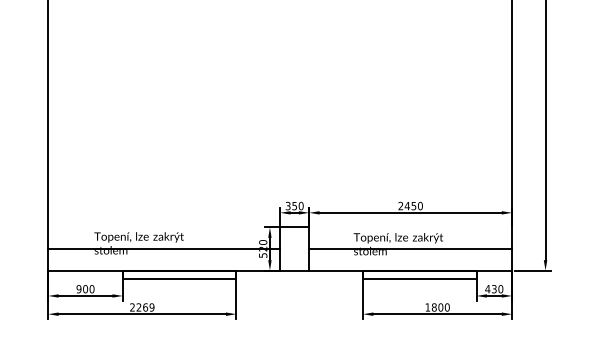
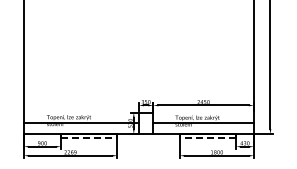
line: (180, 279) -> (89, 138), solid -> dashed
line: (418, 279) -> (207, 138), solid -> dashed

